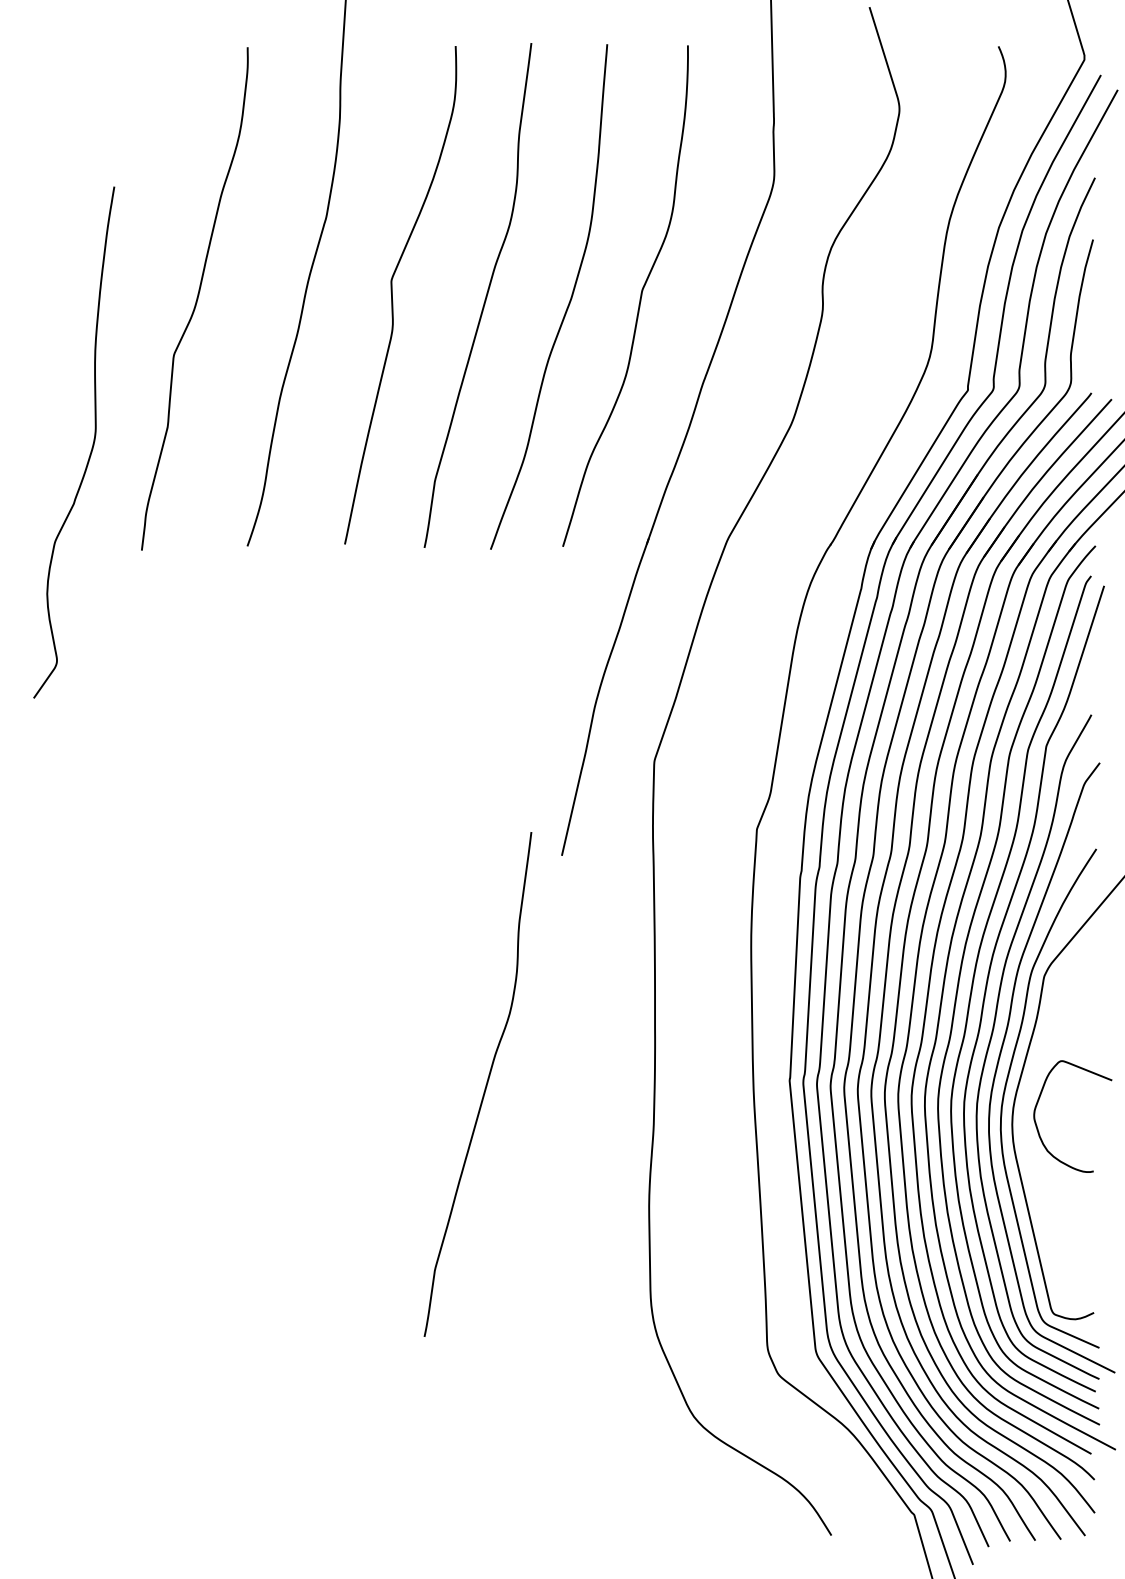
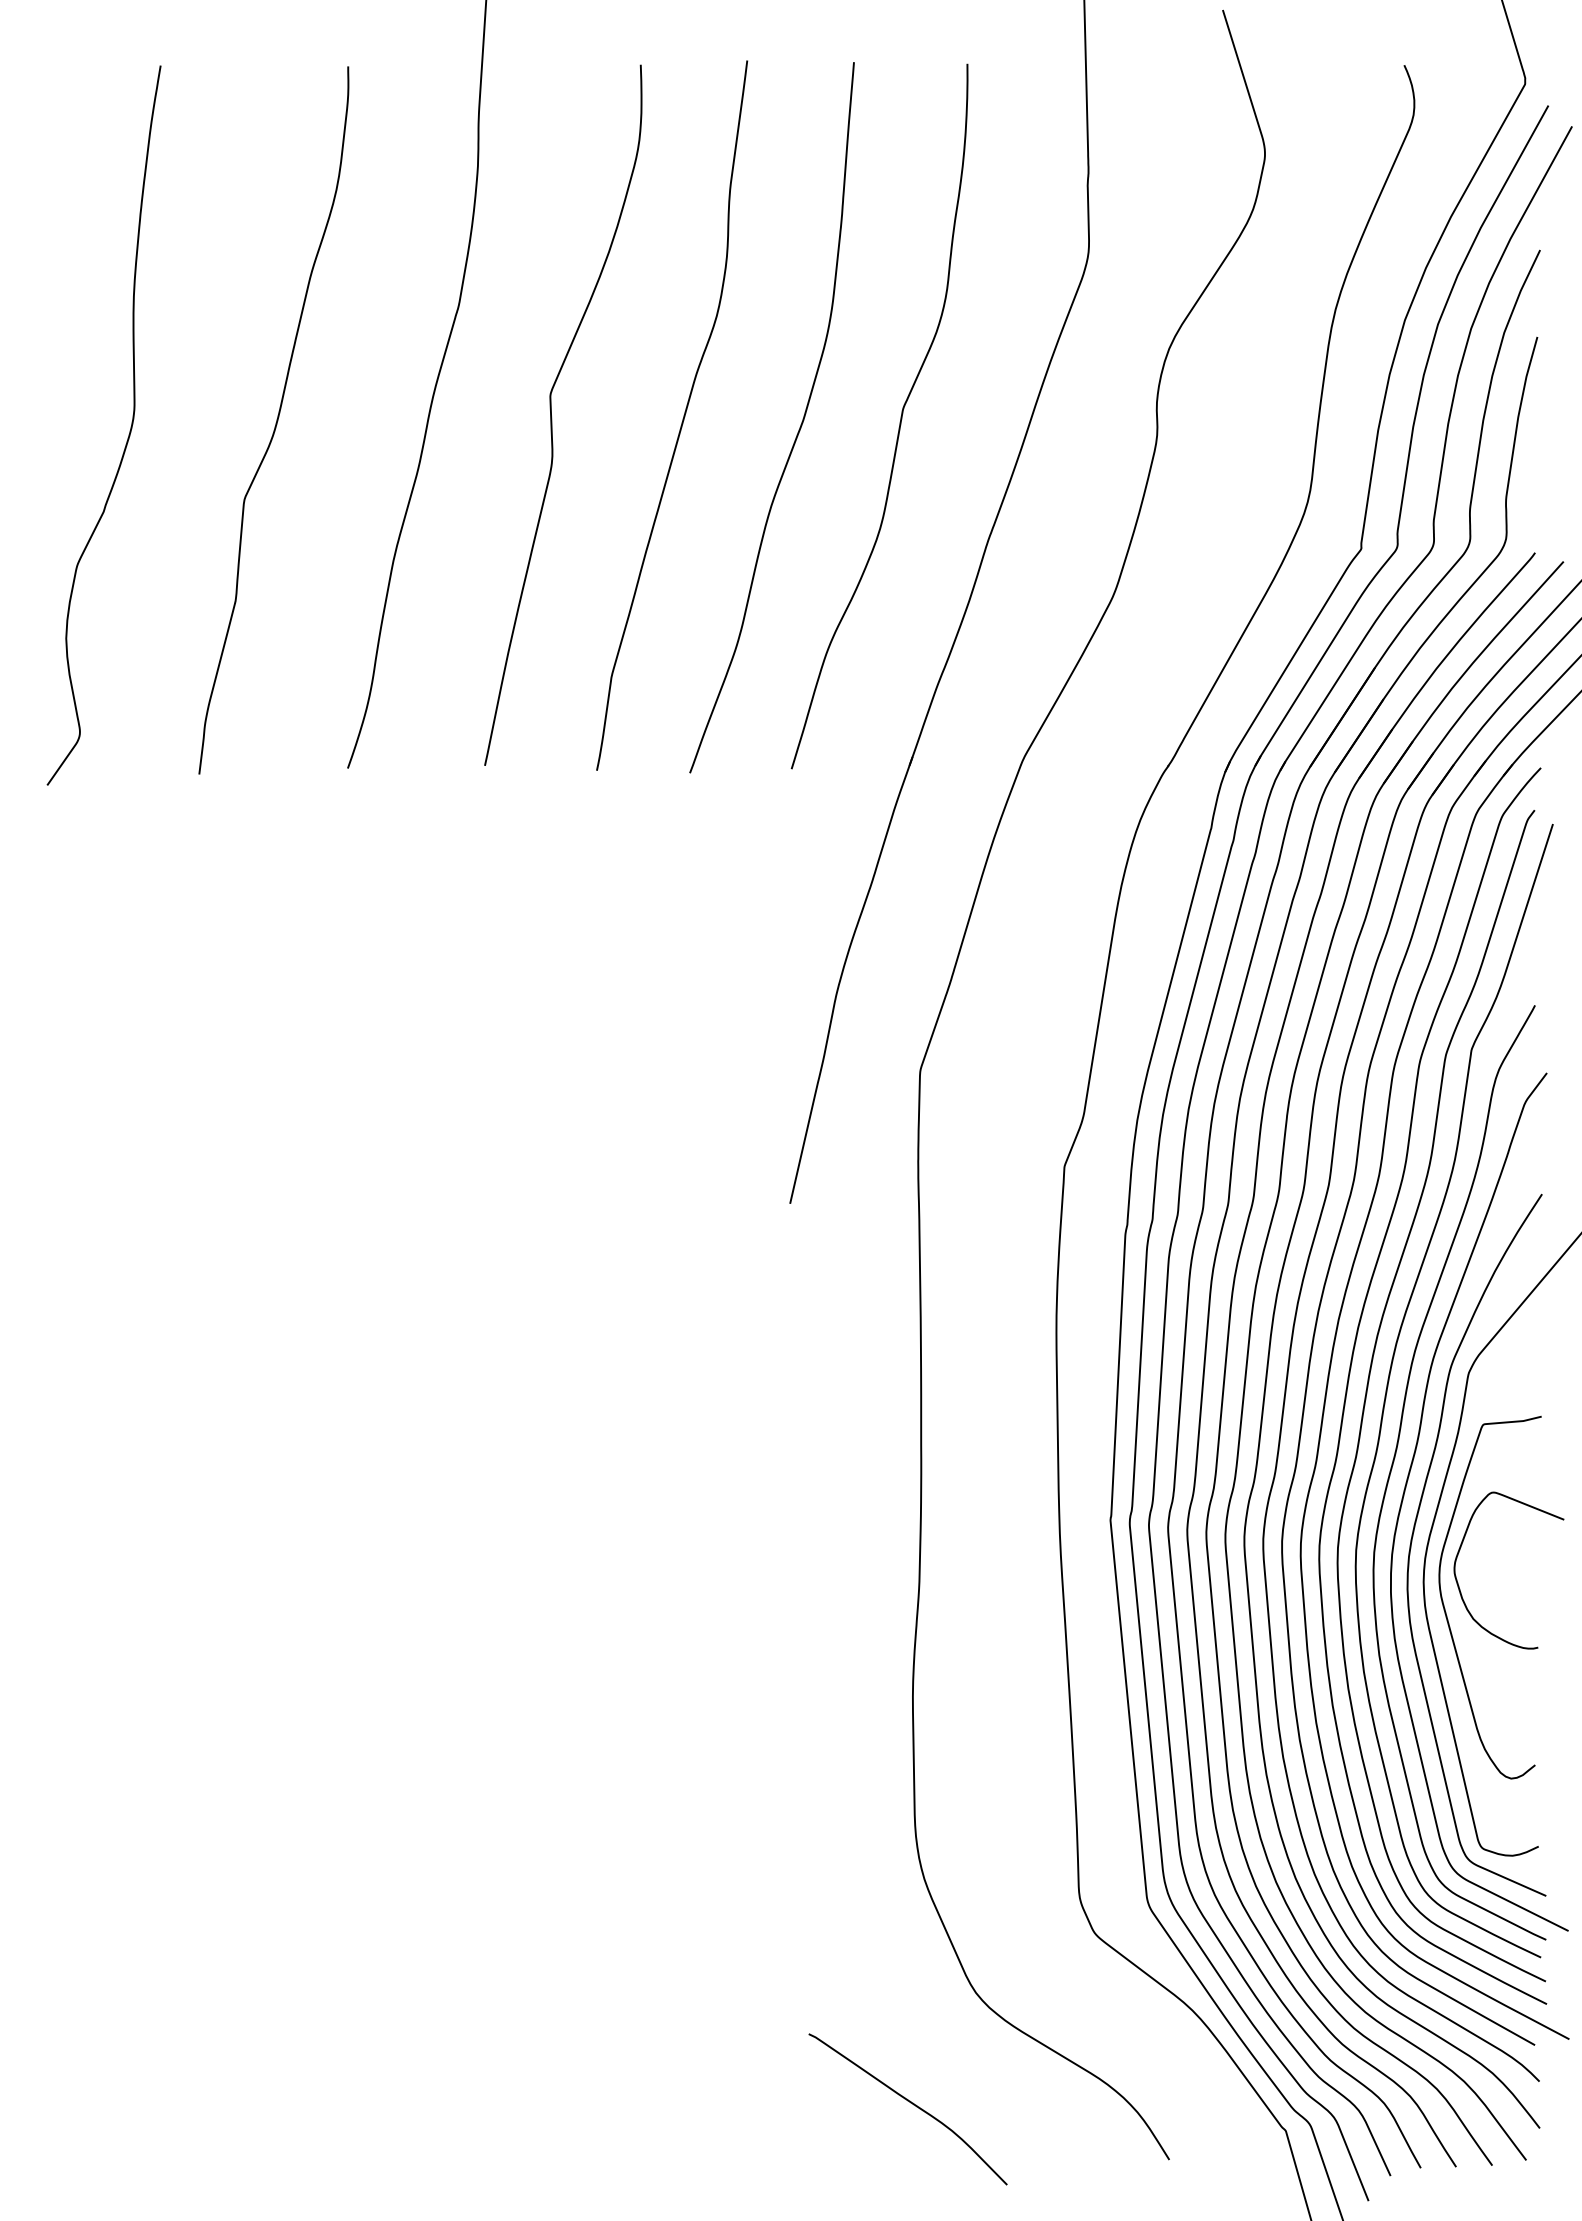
curve: (91, 447) -> (128, 432), moved
curve: (485, 1085) -> (682, 1526), removed
curve: (1028, 1144) -> (1446, 1609), added
curve: (648, 1496) -> (911, 2104), added

